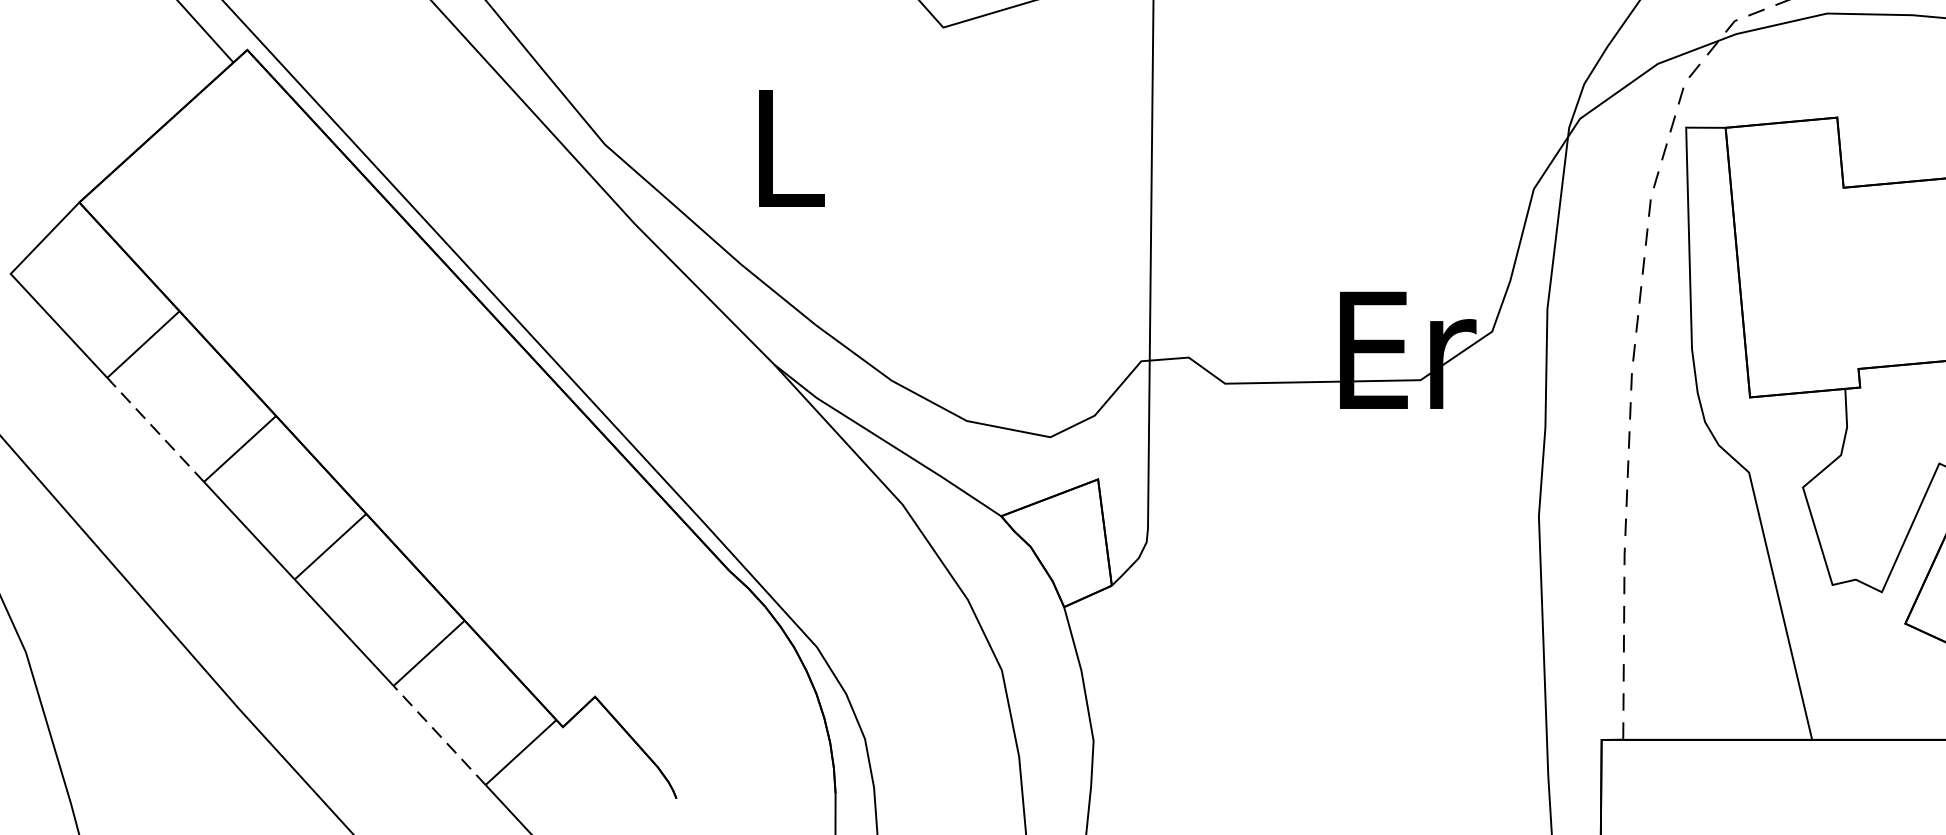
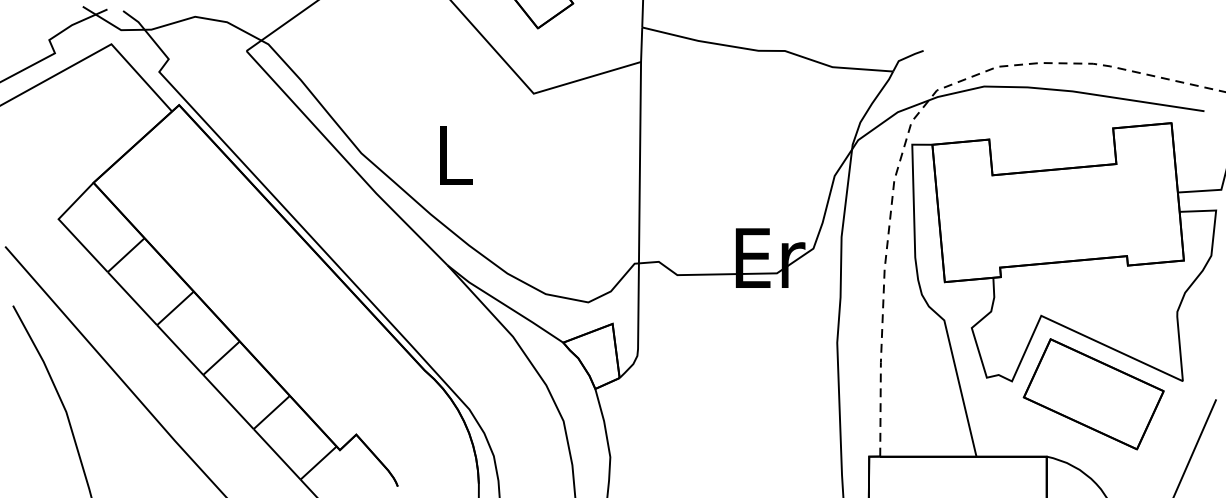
line: (155, 429) -> (132, 298), dashed -> solid
line: (438, 735) -> (276, 454), dashed -> solid

